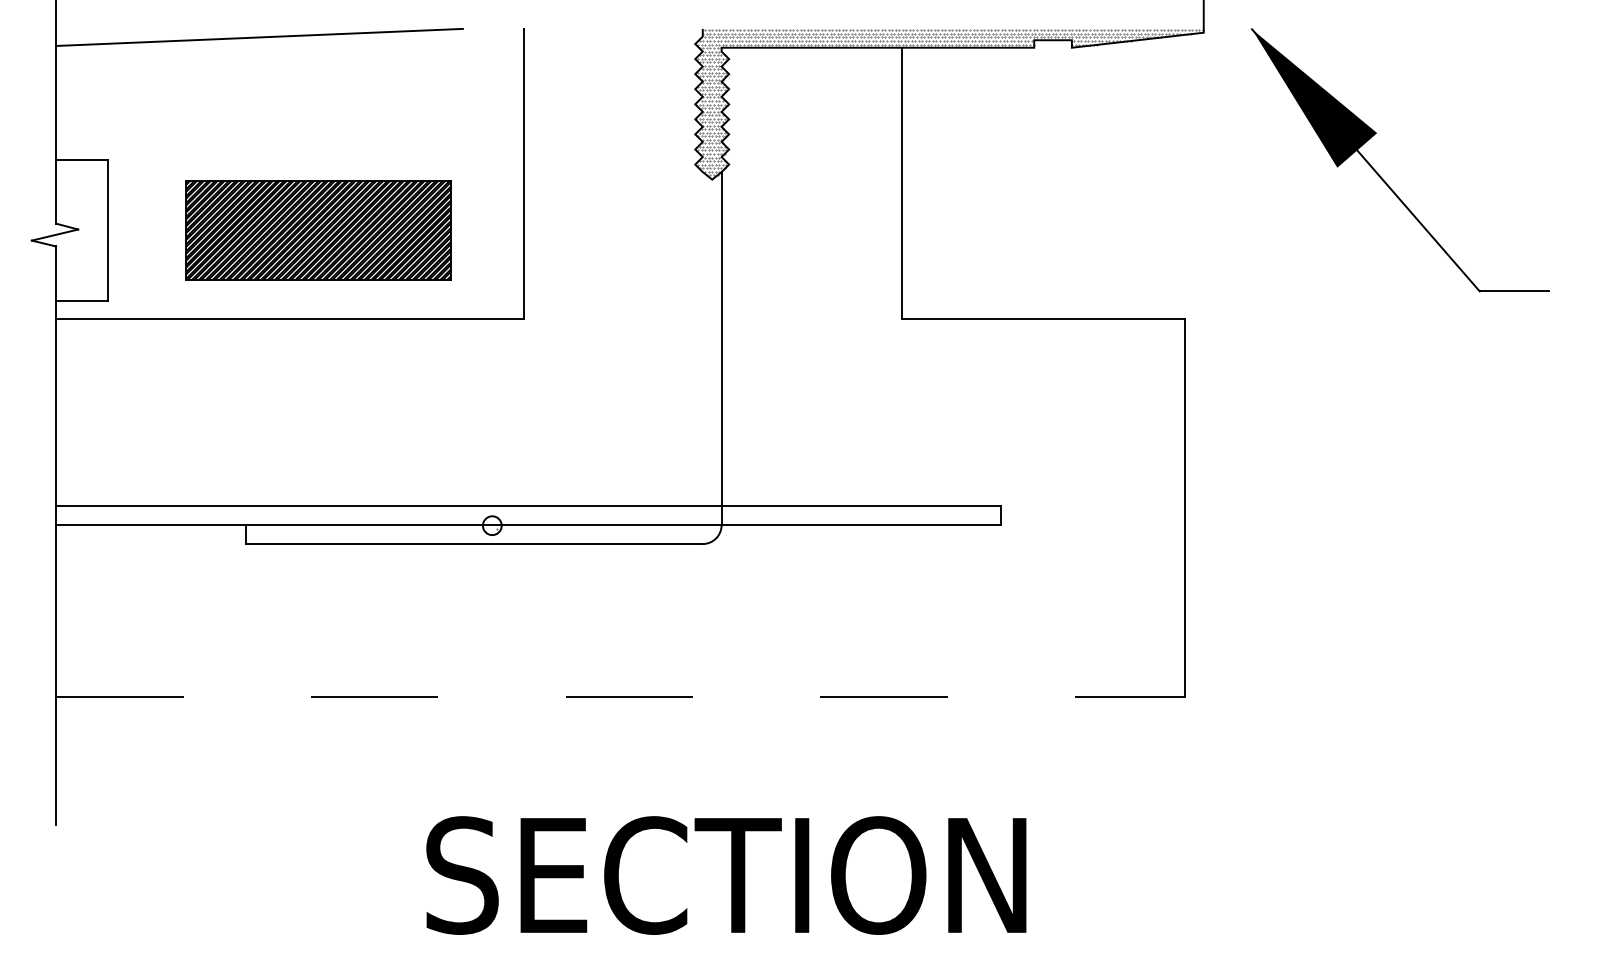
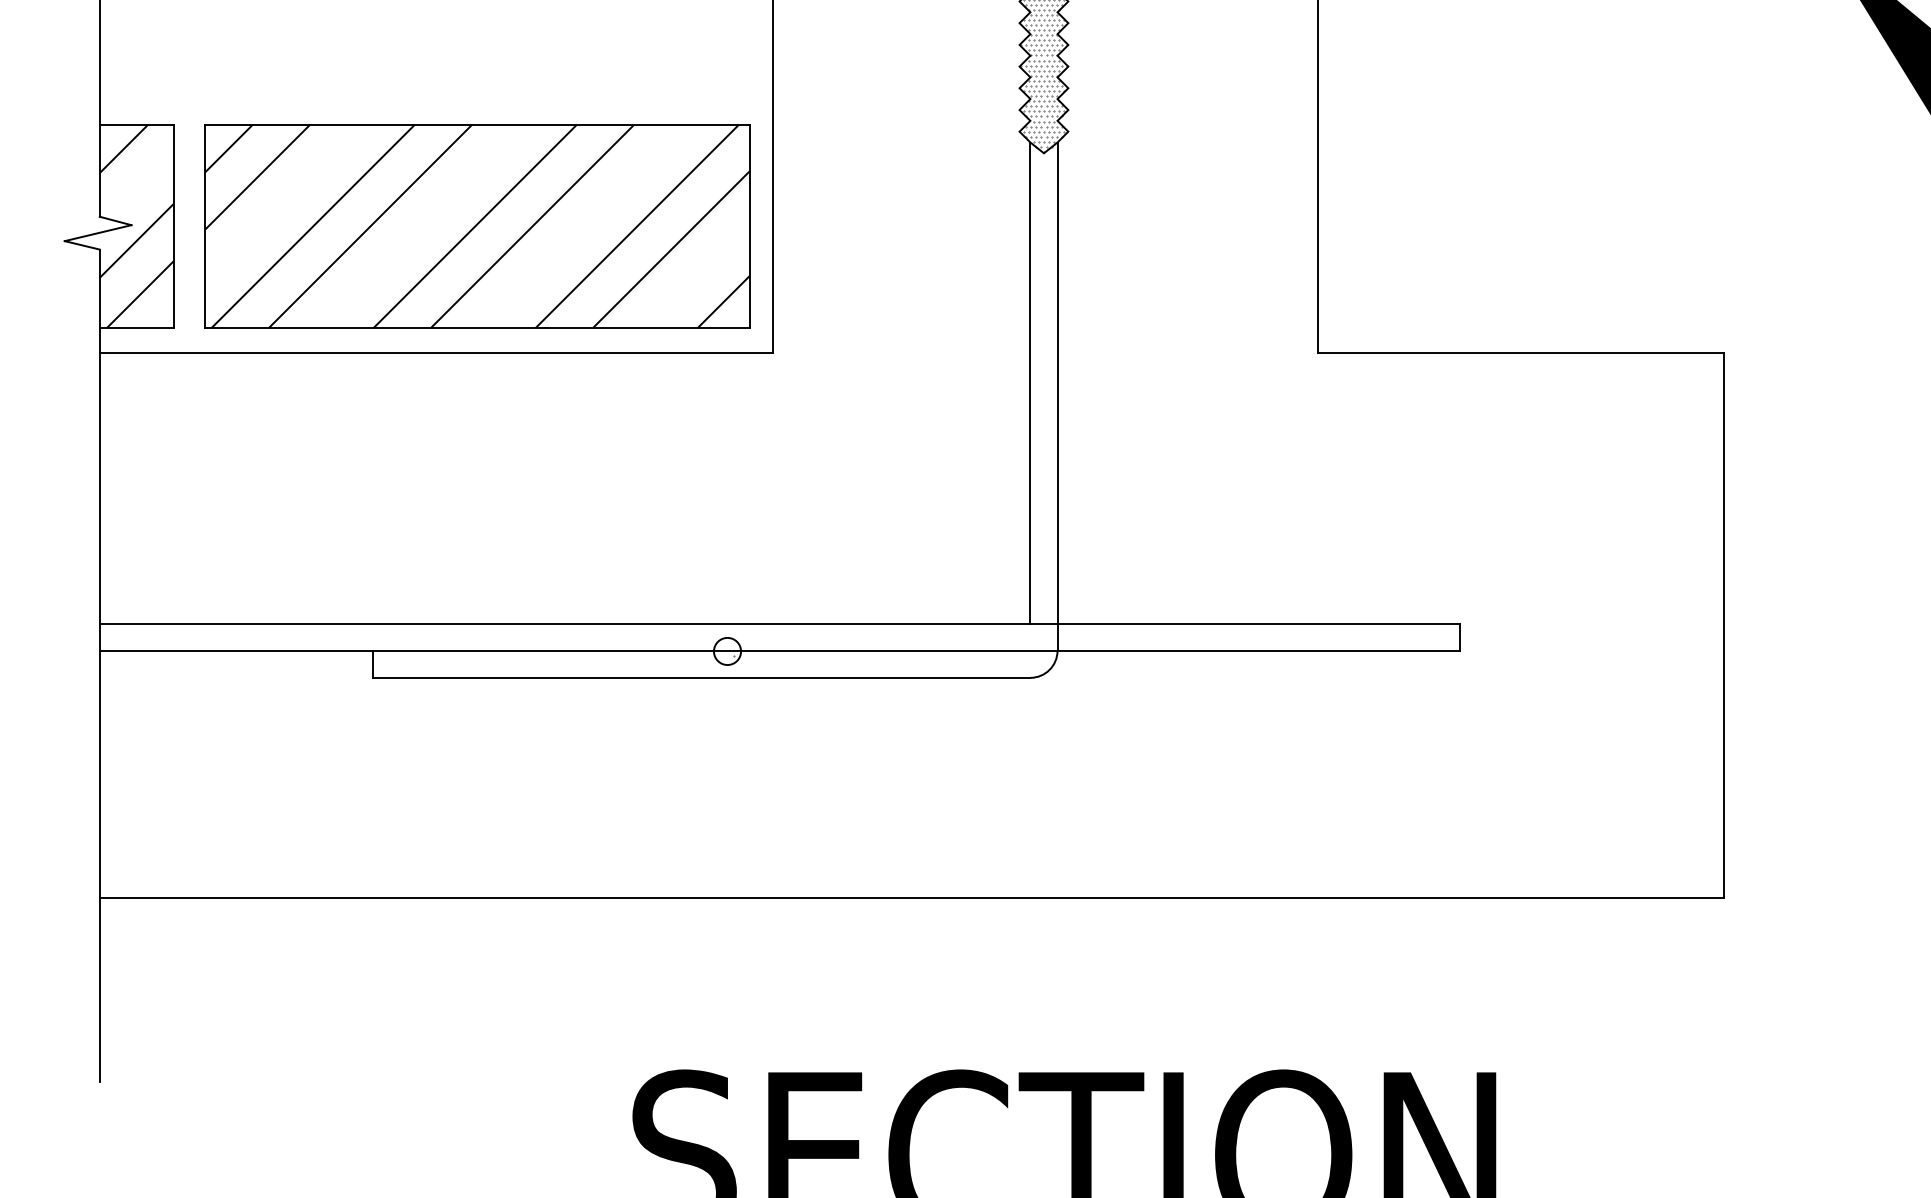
hatch: (81, 229) -> (136, 225), added
part: (318, 230) -> (477, 226), size x1.43
line: (702, 339) -> (1030, 383), added
line: (621, 697) -> (913, 898), dashed -> solid

